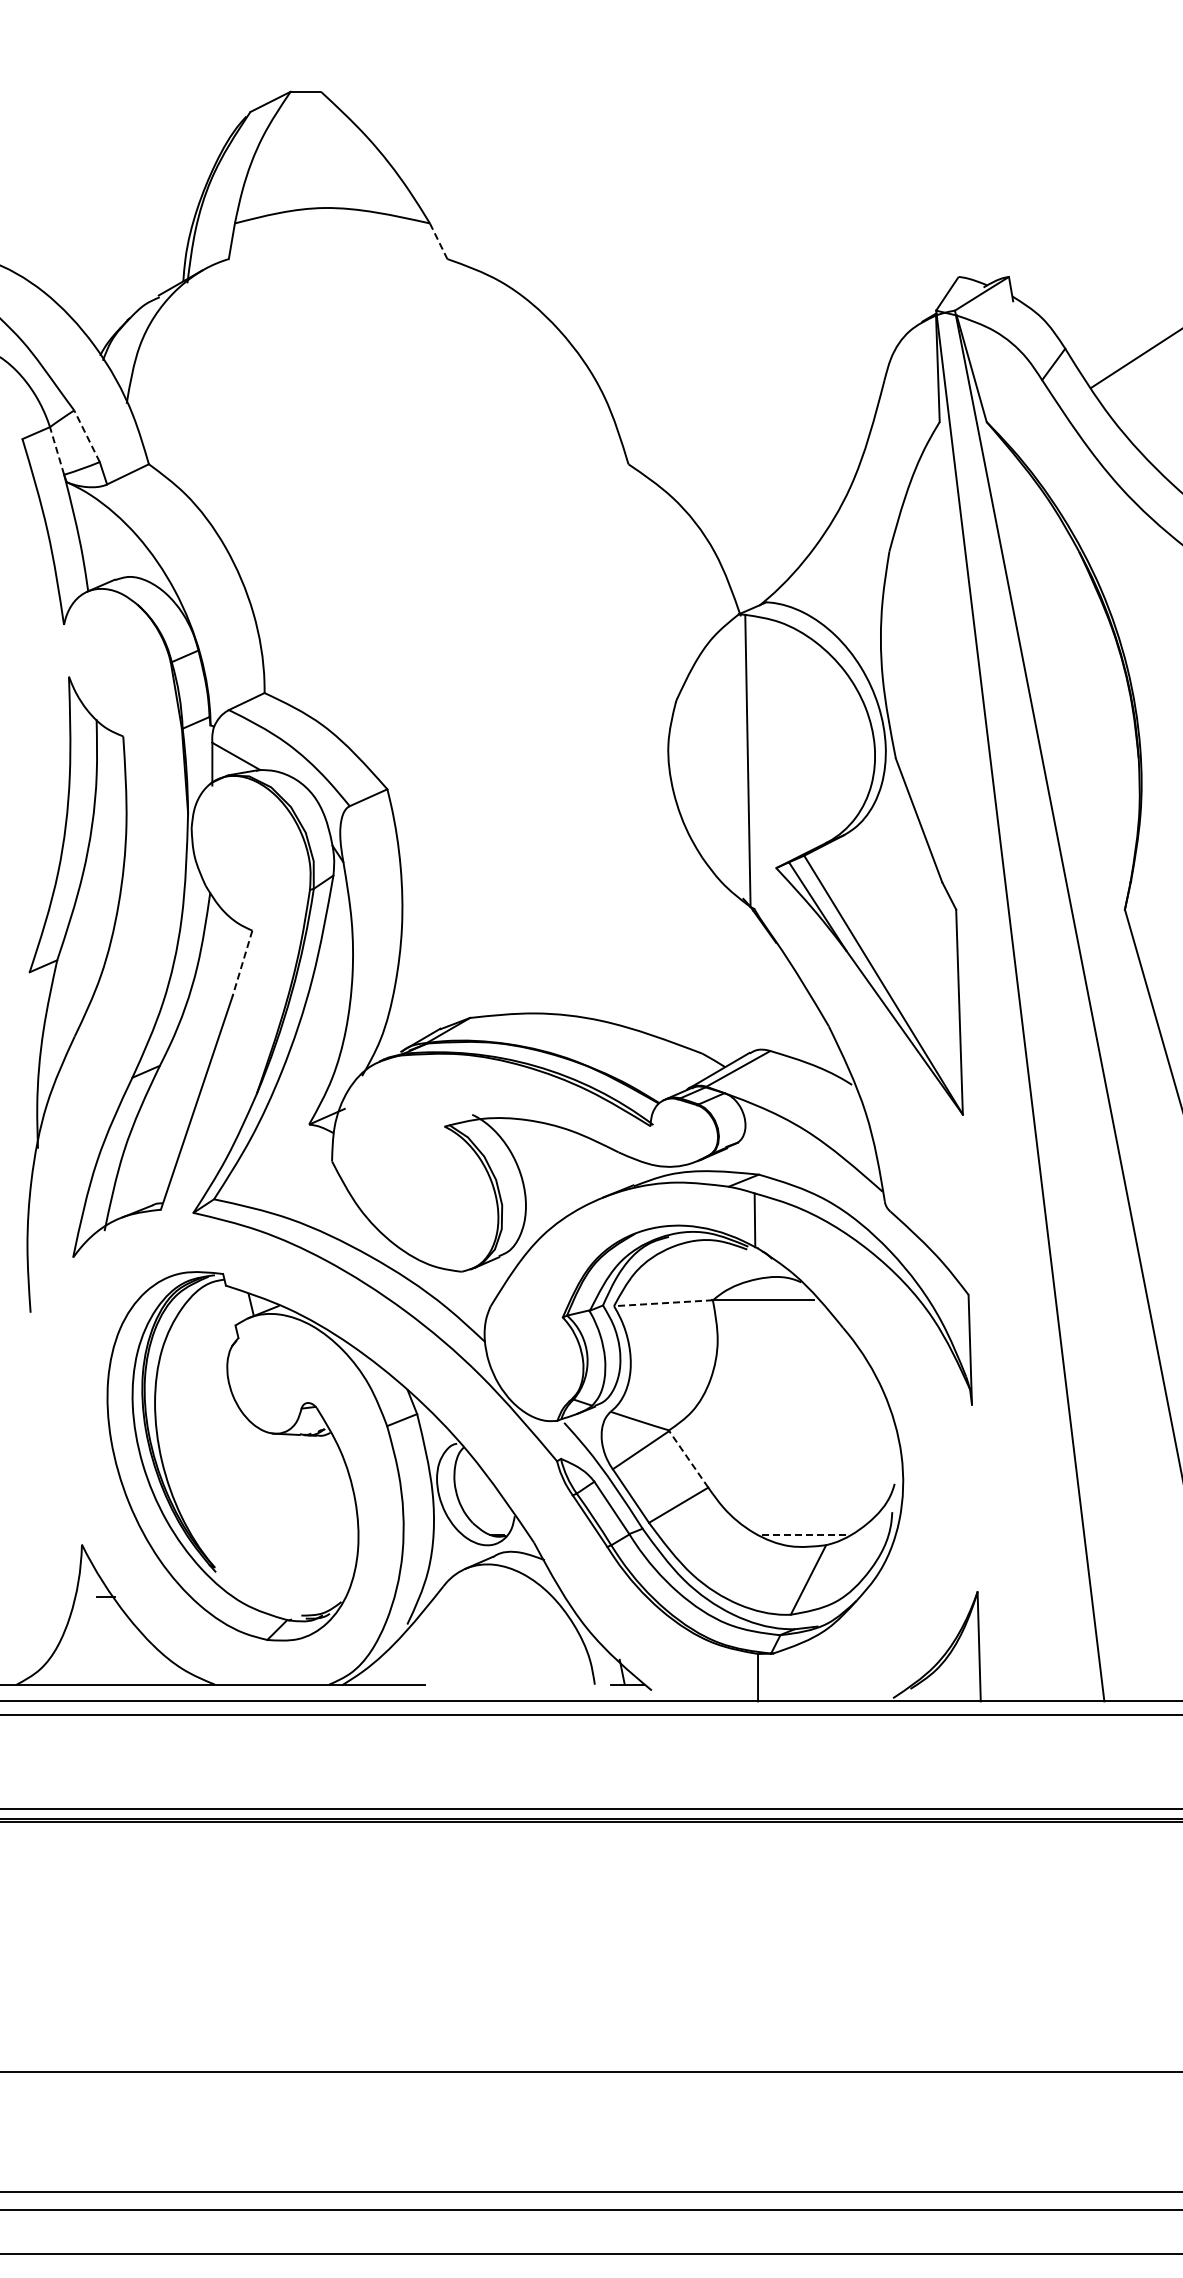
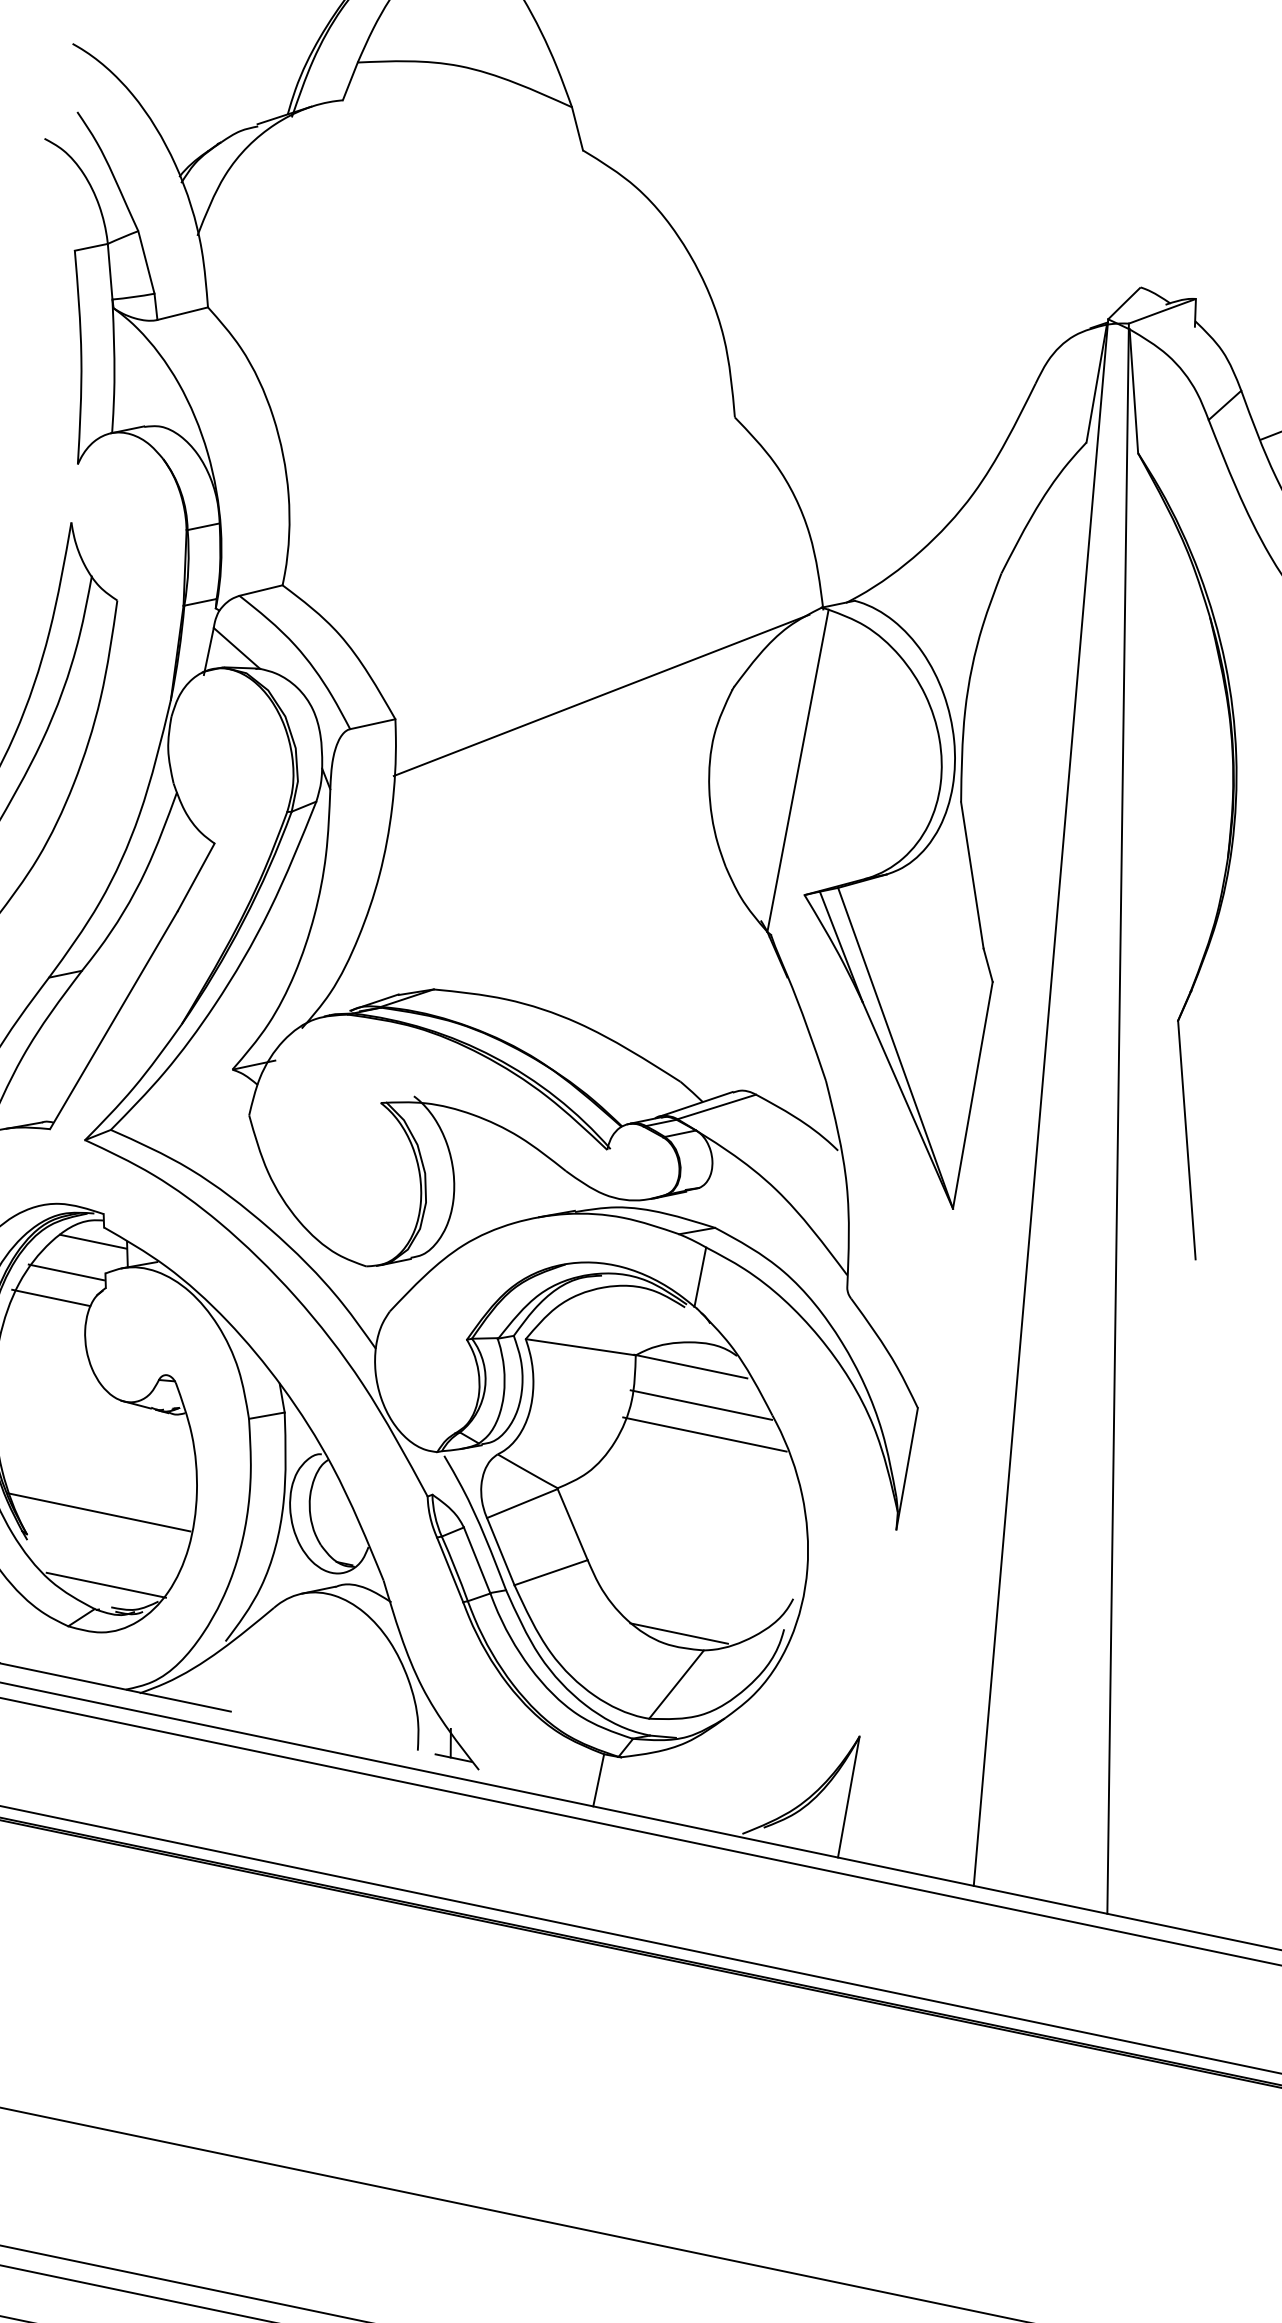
line: (438, 241) -> (577, 129), dashed -> solid
line: (87, 436) -> (146, 262), dashed -> solid
line: (57, 450) -> (110, 271), dashed -> solid
line: (562, 730) -> (601, 694), added
line: (242, 963) -> (196, 877), dashed -> solid
line: (218, 1300) -> (92, 1242), added
line: (663, 1303) -> (580, 1347), dashed -> solid
line: (201, 1331) -> (66, 1272), added
line: (778, 1331) -> (700, 1404), added
line: (192, 1356) -> (51, 1297), added
line: (787, 1356) -> (704, 1434), added
line: (688, 1458) -> (572, 1523), dashed -> solid
line: (272, 1534) -> (98, 1511), added
line: (800, 1534) -> (678, 1632), dashed -> solid
line: (292, 1597) -> (105, 1585), added

